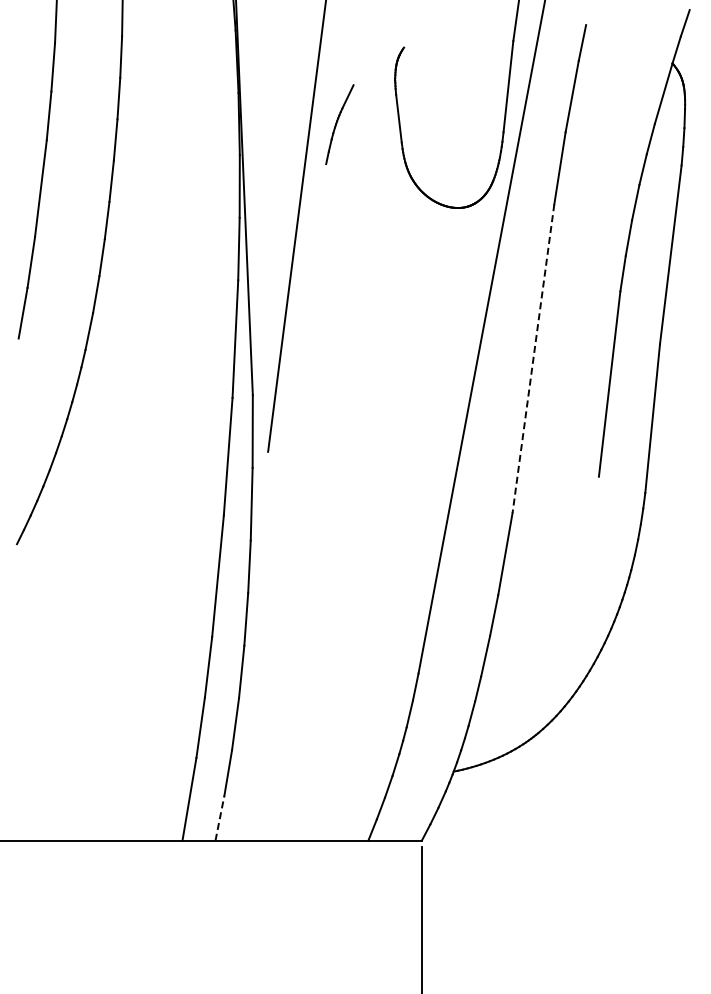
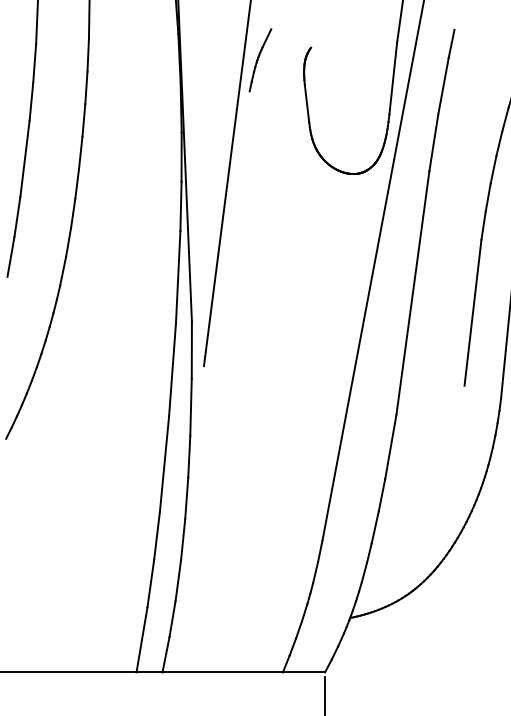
part: (339, 124) -> (260, 60), moved
line: (533, 358) -> (413, 292), dashed -> solid
line: (219, 818) -> (165, 654), dashed -> solid

